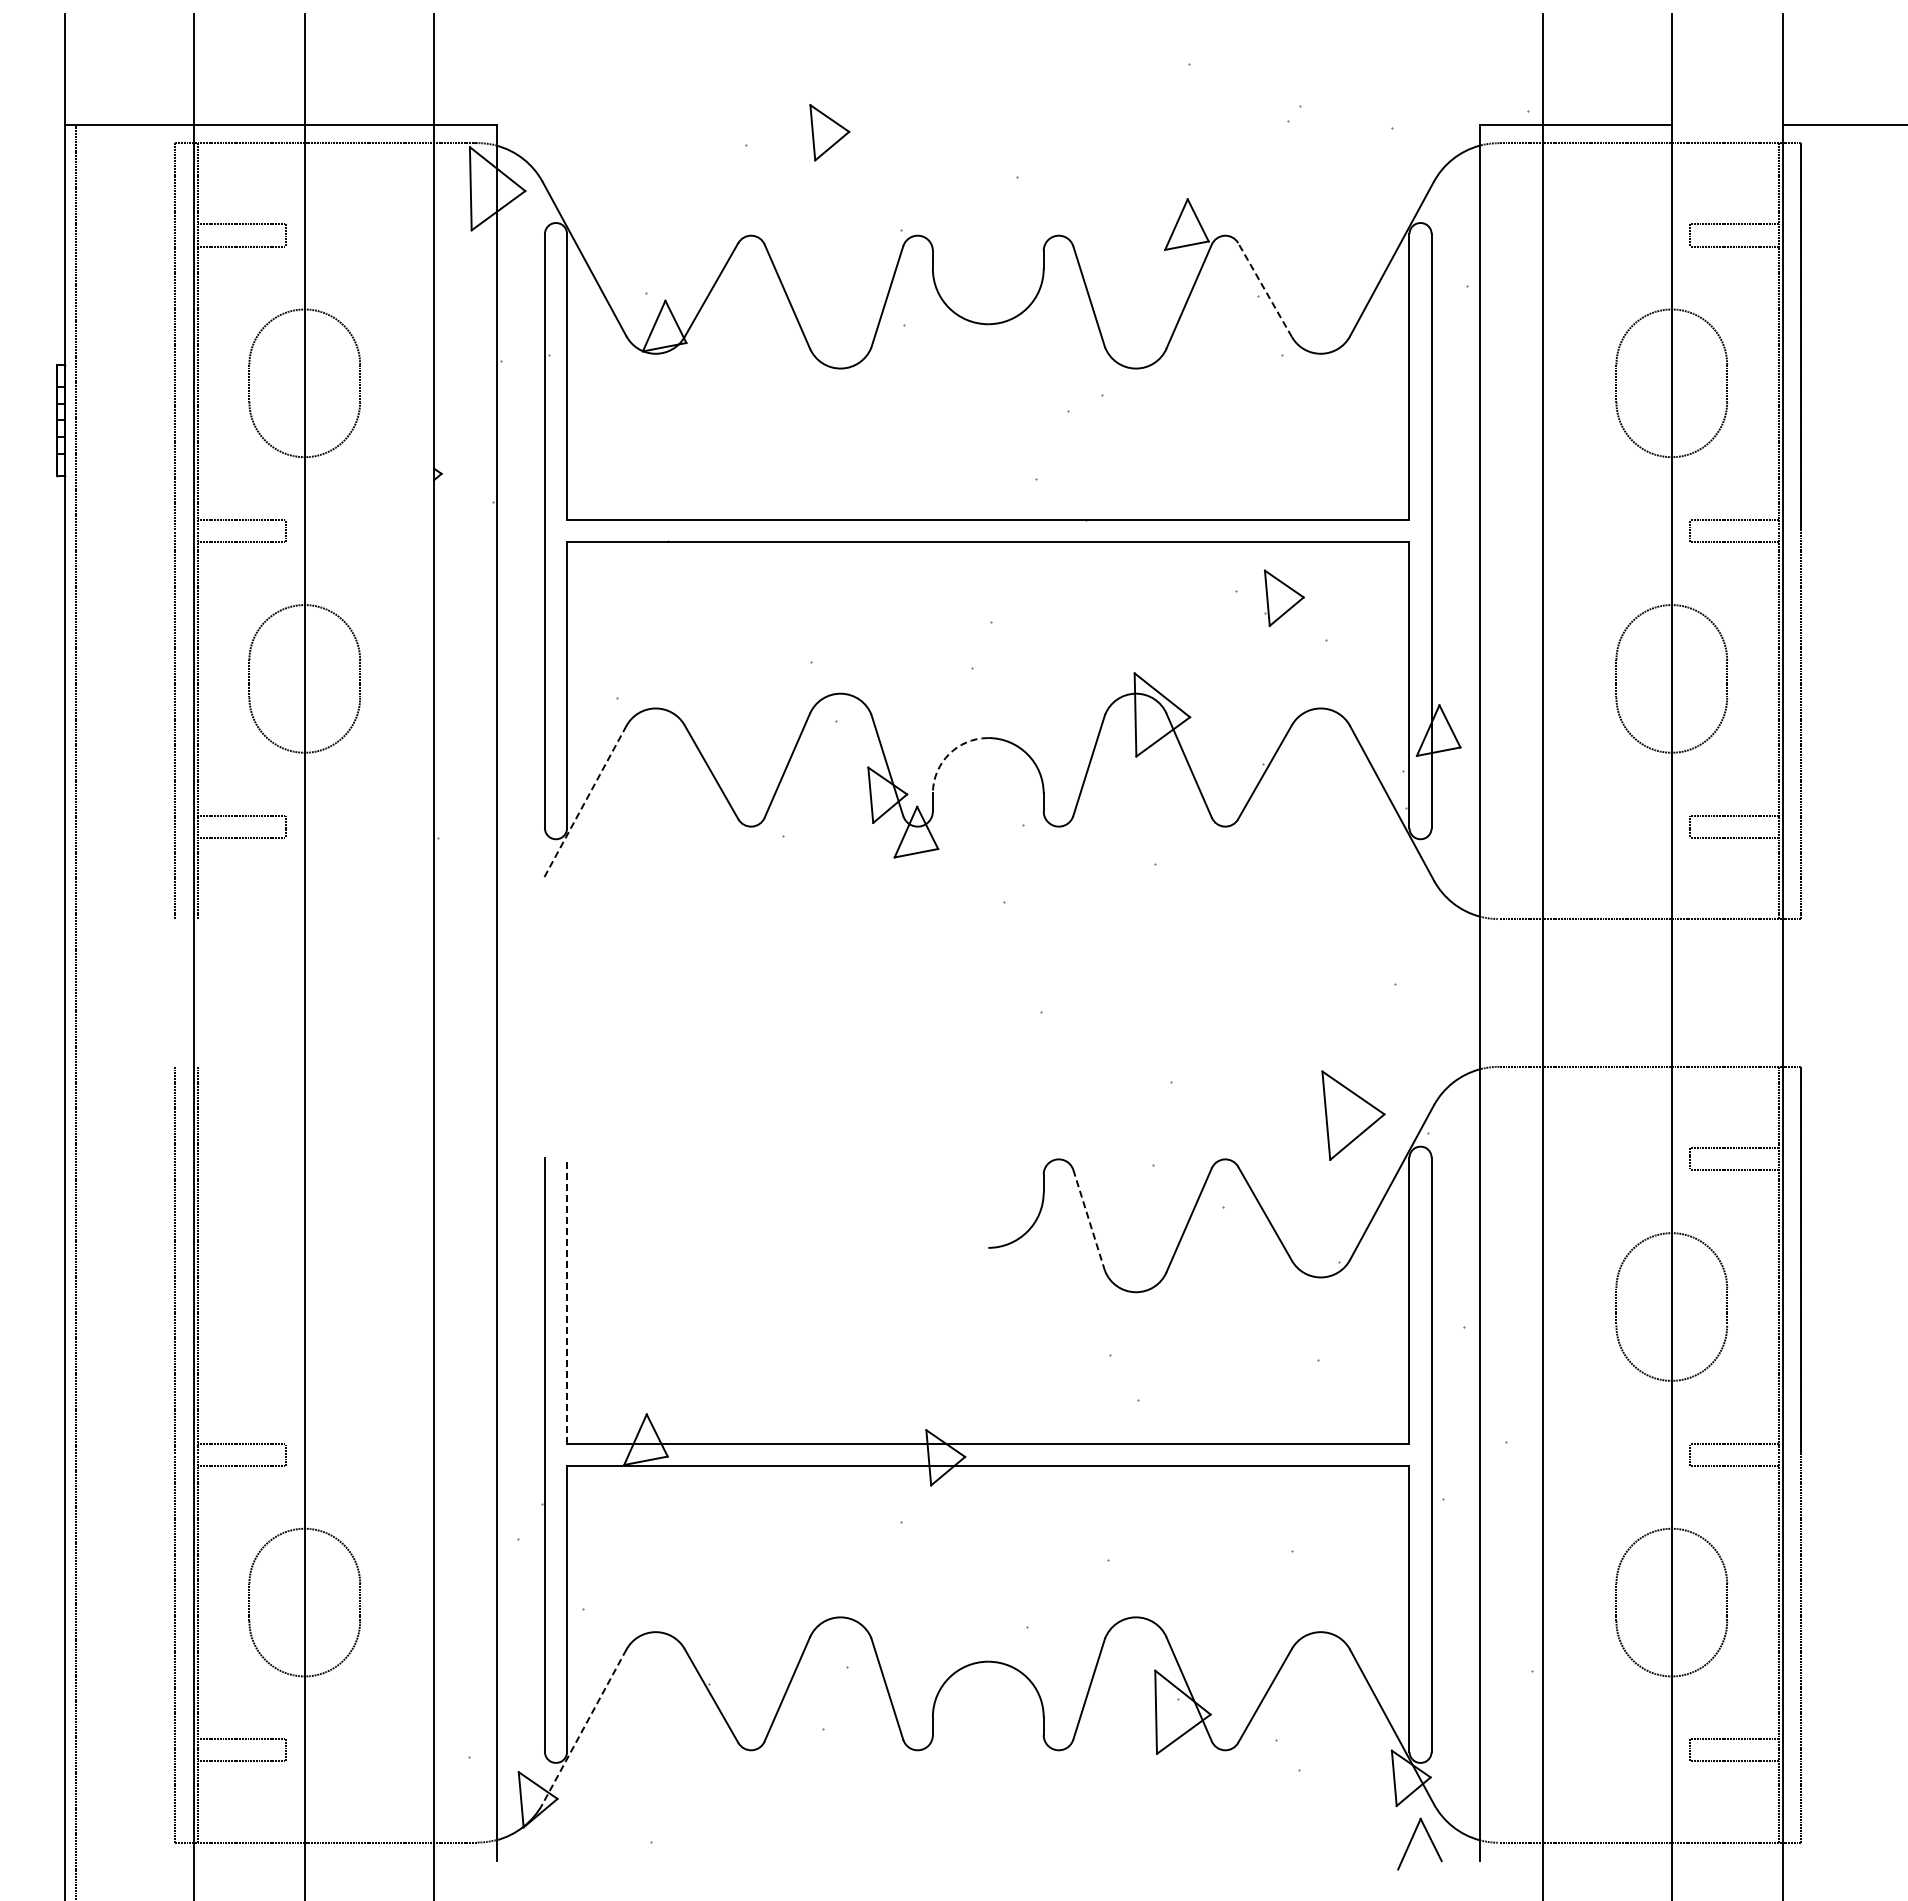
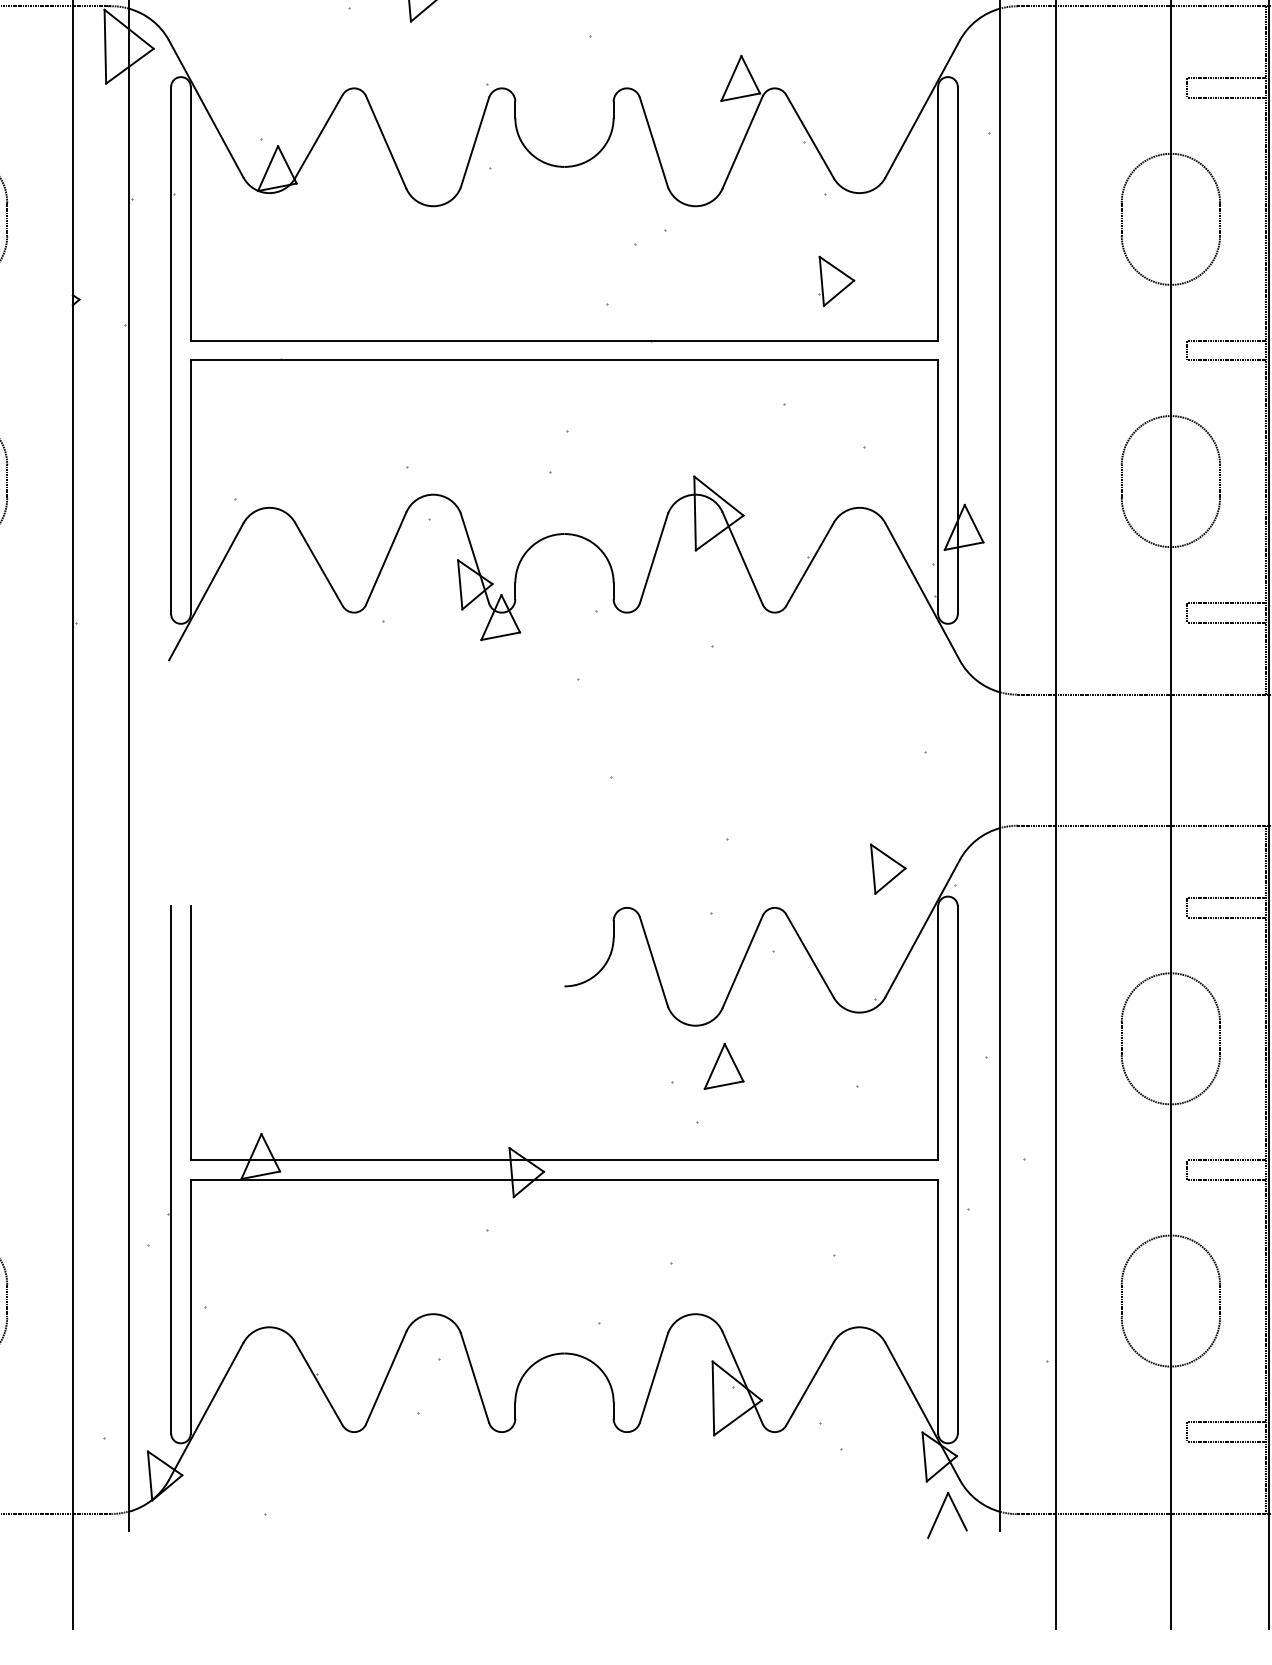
line: (1264, 289) -> (809, 136), dashed -> solid
part: (1283, 597) -> (836, 280), moved
arc: (949, 754) -> (530, 548), dashed -> solid
line: (584, 803) -> (206, 592), dashed -> solid
part: (1352, 1115) -> (887, 868), size x0.62
line: (1089, 1220) -> (654, 962), dashed -> solid
line: (567, 1300) -> (191, 1033), dashed -> solid
part: (1167, 1337) -> (723, 1065), added
line: (584, 1726) -> (206, 1411), dashed -> solid

